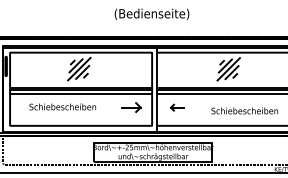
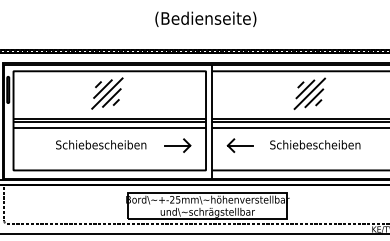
text: (62, 106) -> (100, 144), moved
part: (177, 107) -> (240, 145), size x1.43
text: (244, 110) -> (314, 144), moved

